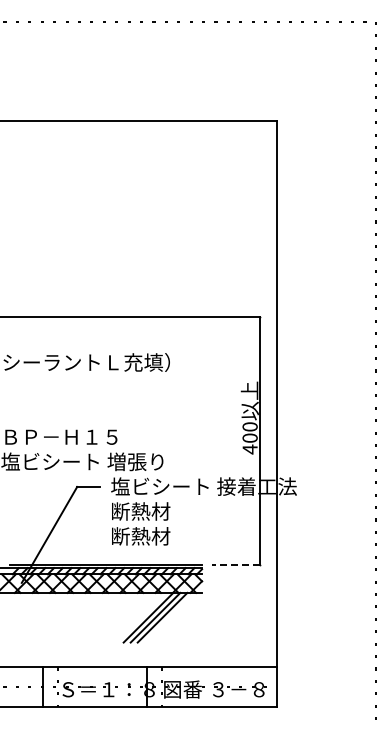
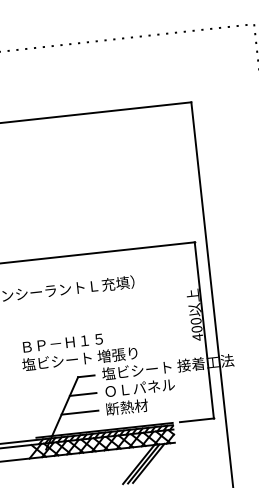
line: (81, 511) -> (83, 394), added
text: (161, 511) -> (139, 388), 断熱材 -> ＯＬパネル
line: (74, 536) -> (80, 412), added
line: (236, 564) -> (197, 419), dashed -> solid

